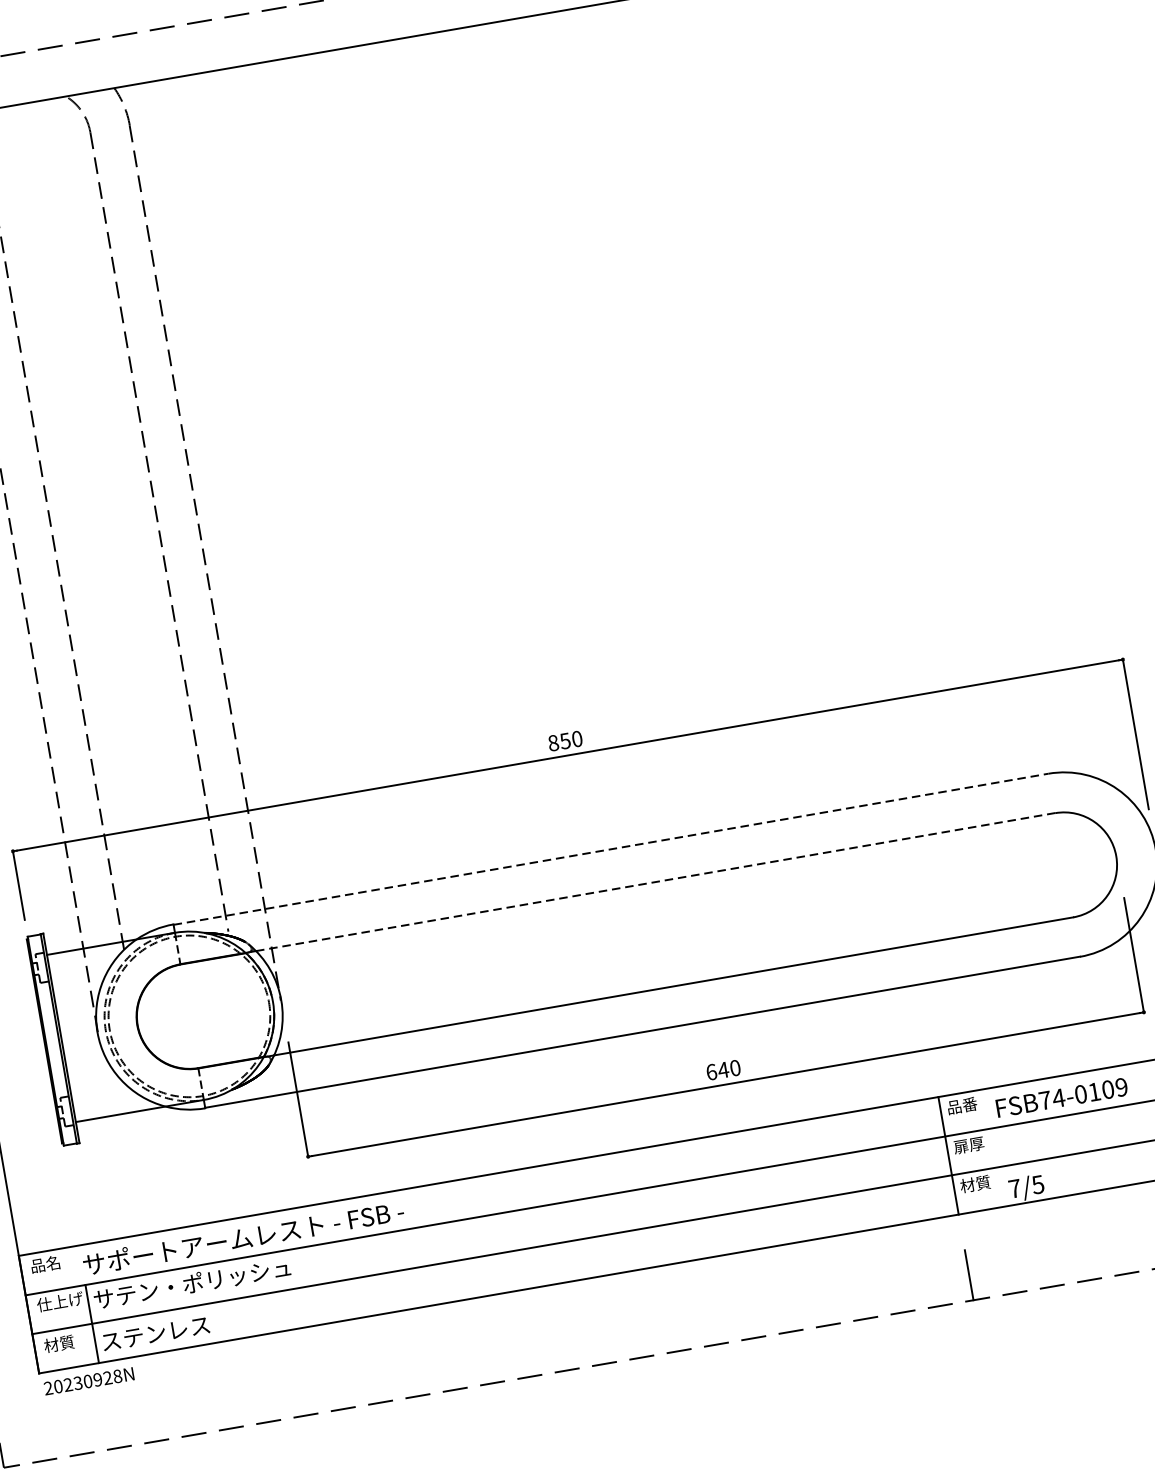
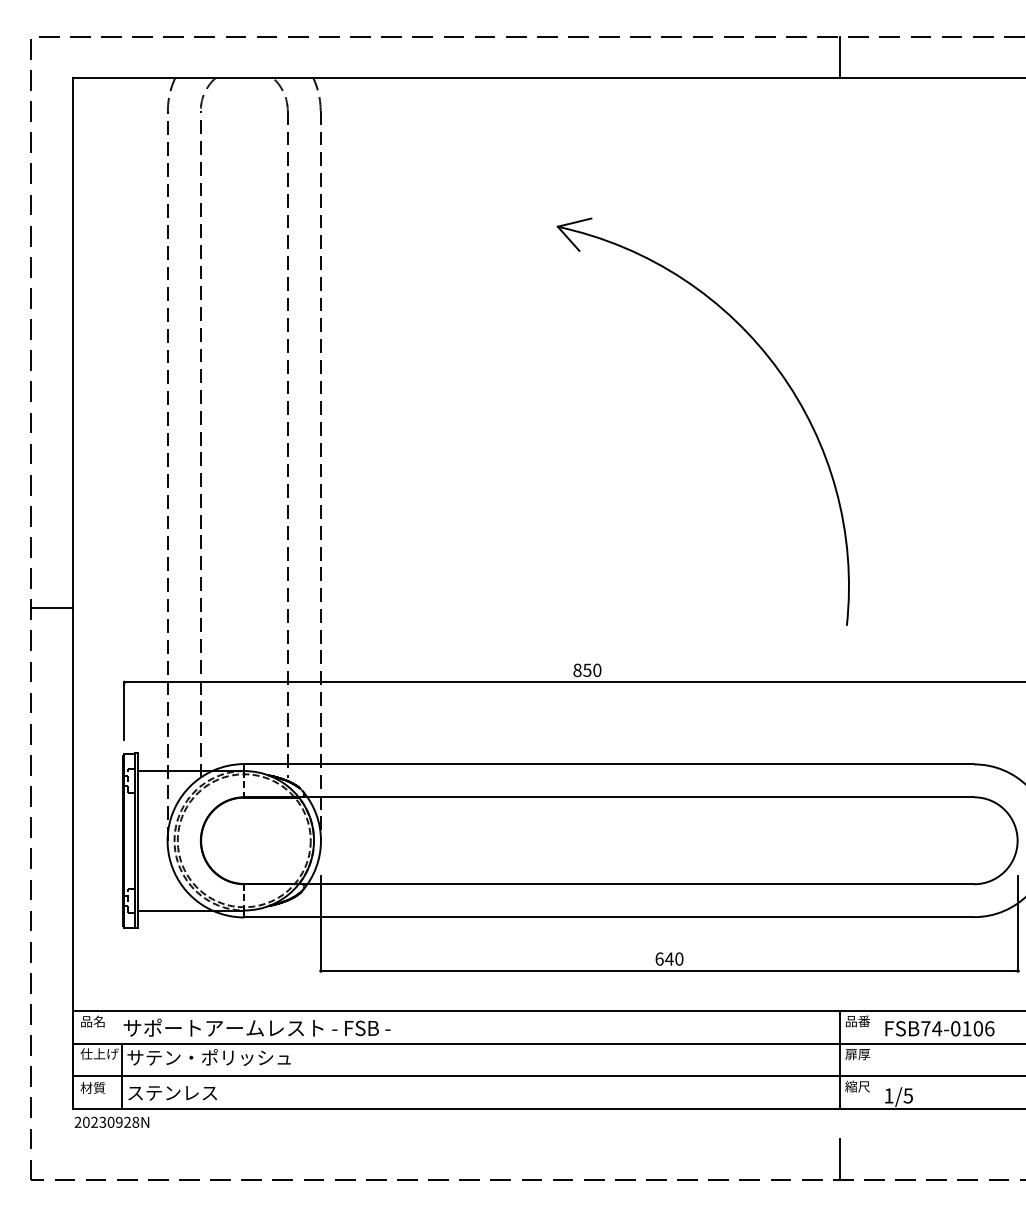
part: (729, 341) -> (776, 369), added
line: (611, 849) -> (609, 764), dashed -> solid
line: (656, 882) -> (641, 797), dashed -> solid
text: (1121, 1087) -> (989, 1028), FSB74-0109 -> FSB74-0106
text: (975, 1183) -> (857, 1086), 材質 -> 縮尺
text: (1014, 1188) -> (888, 1095), 7/5 -> 1/5

